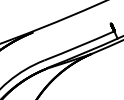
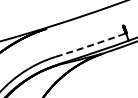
arc: (79, 46) -> (91, 45), solid -> dashed

